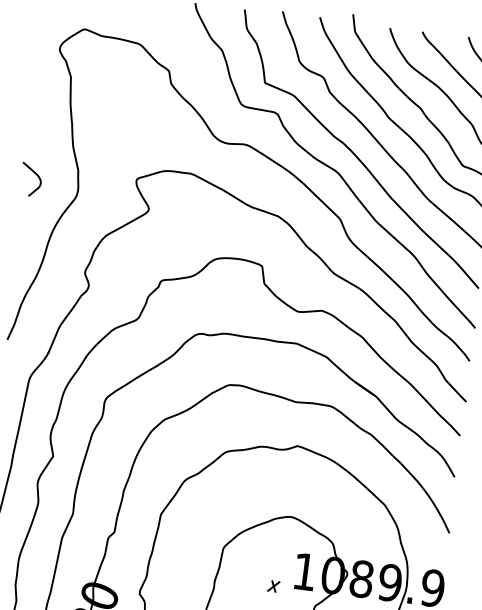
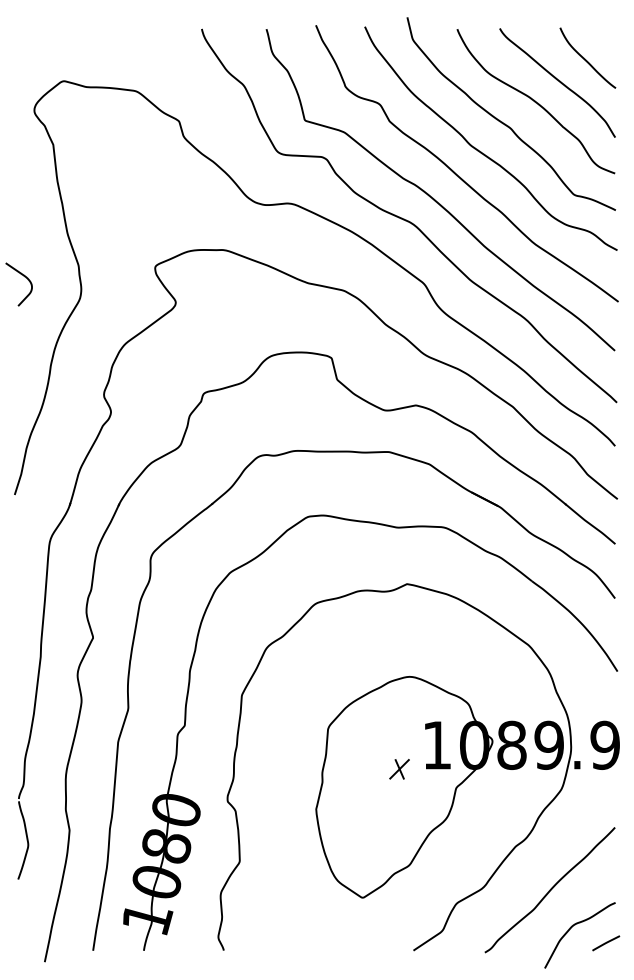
part: (273, 586) -> (399, 769), size x1.43

